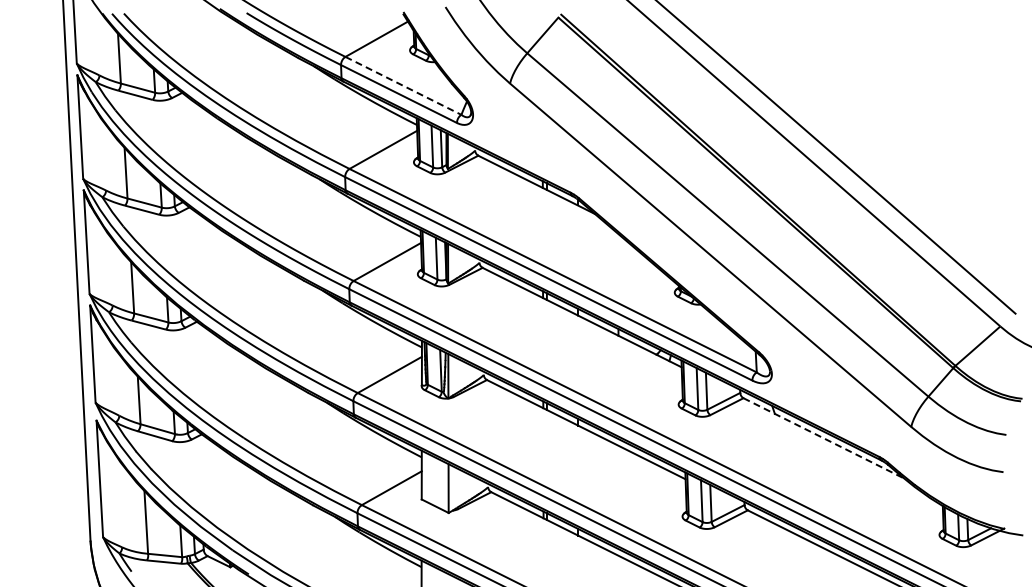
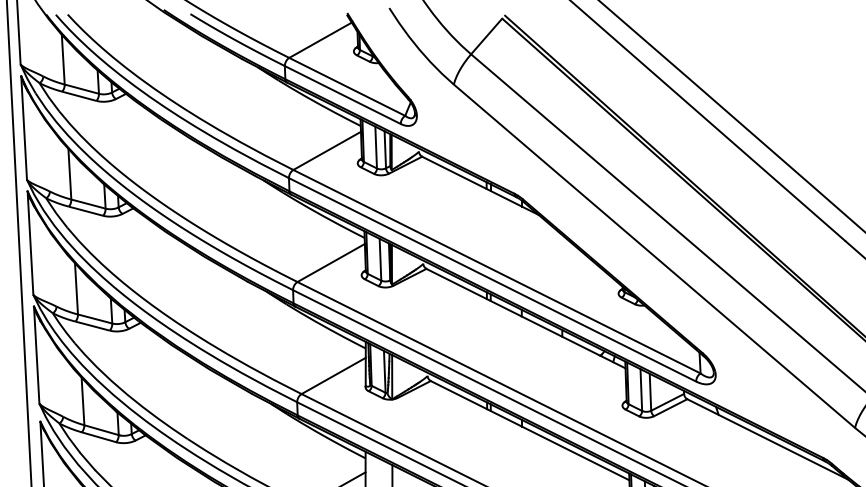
line: (403, 85) -> (347, 86), dashed -> solid
line: (823, 438) -> (767, 439), dashed -> solid

